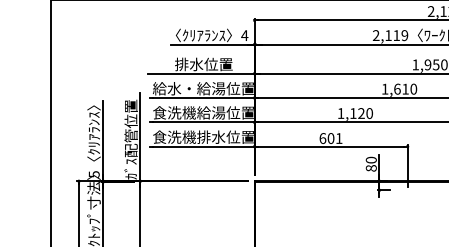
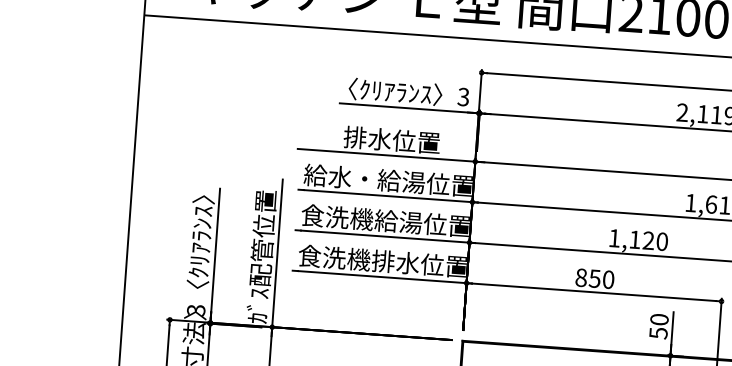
text: (244, 35) -> (463, 96), 4 -> 3
text: (330, 138) -> (594, 278), 601 -> 850
text: (370, 168) -> (657, 333), 80 -> 50
text: (93, 174) -> (195, 310), 5 -> 3

